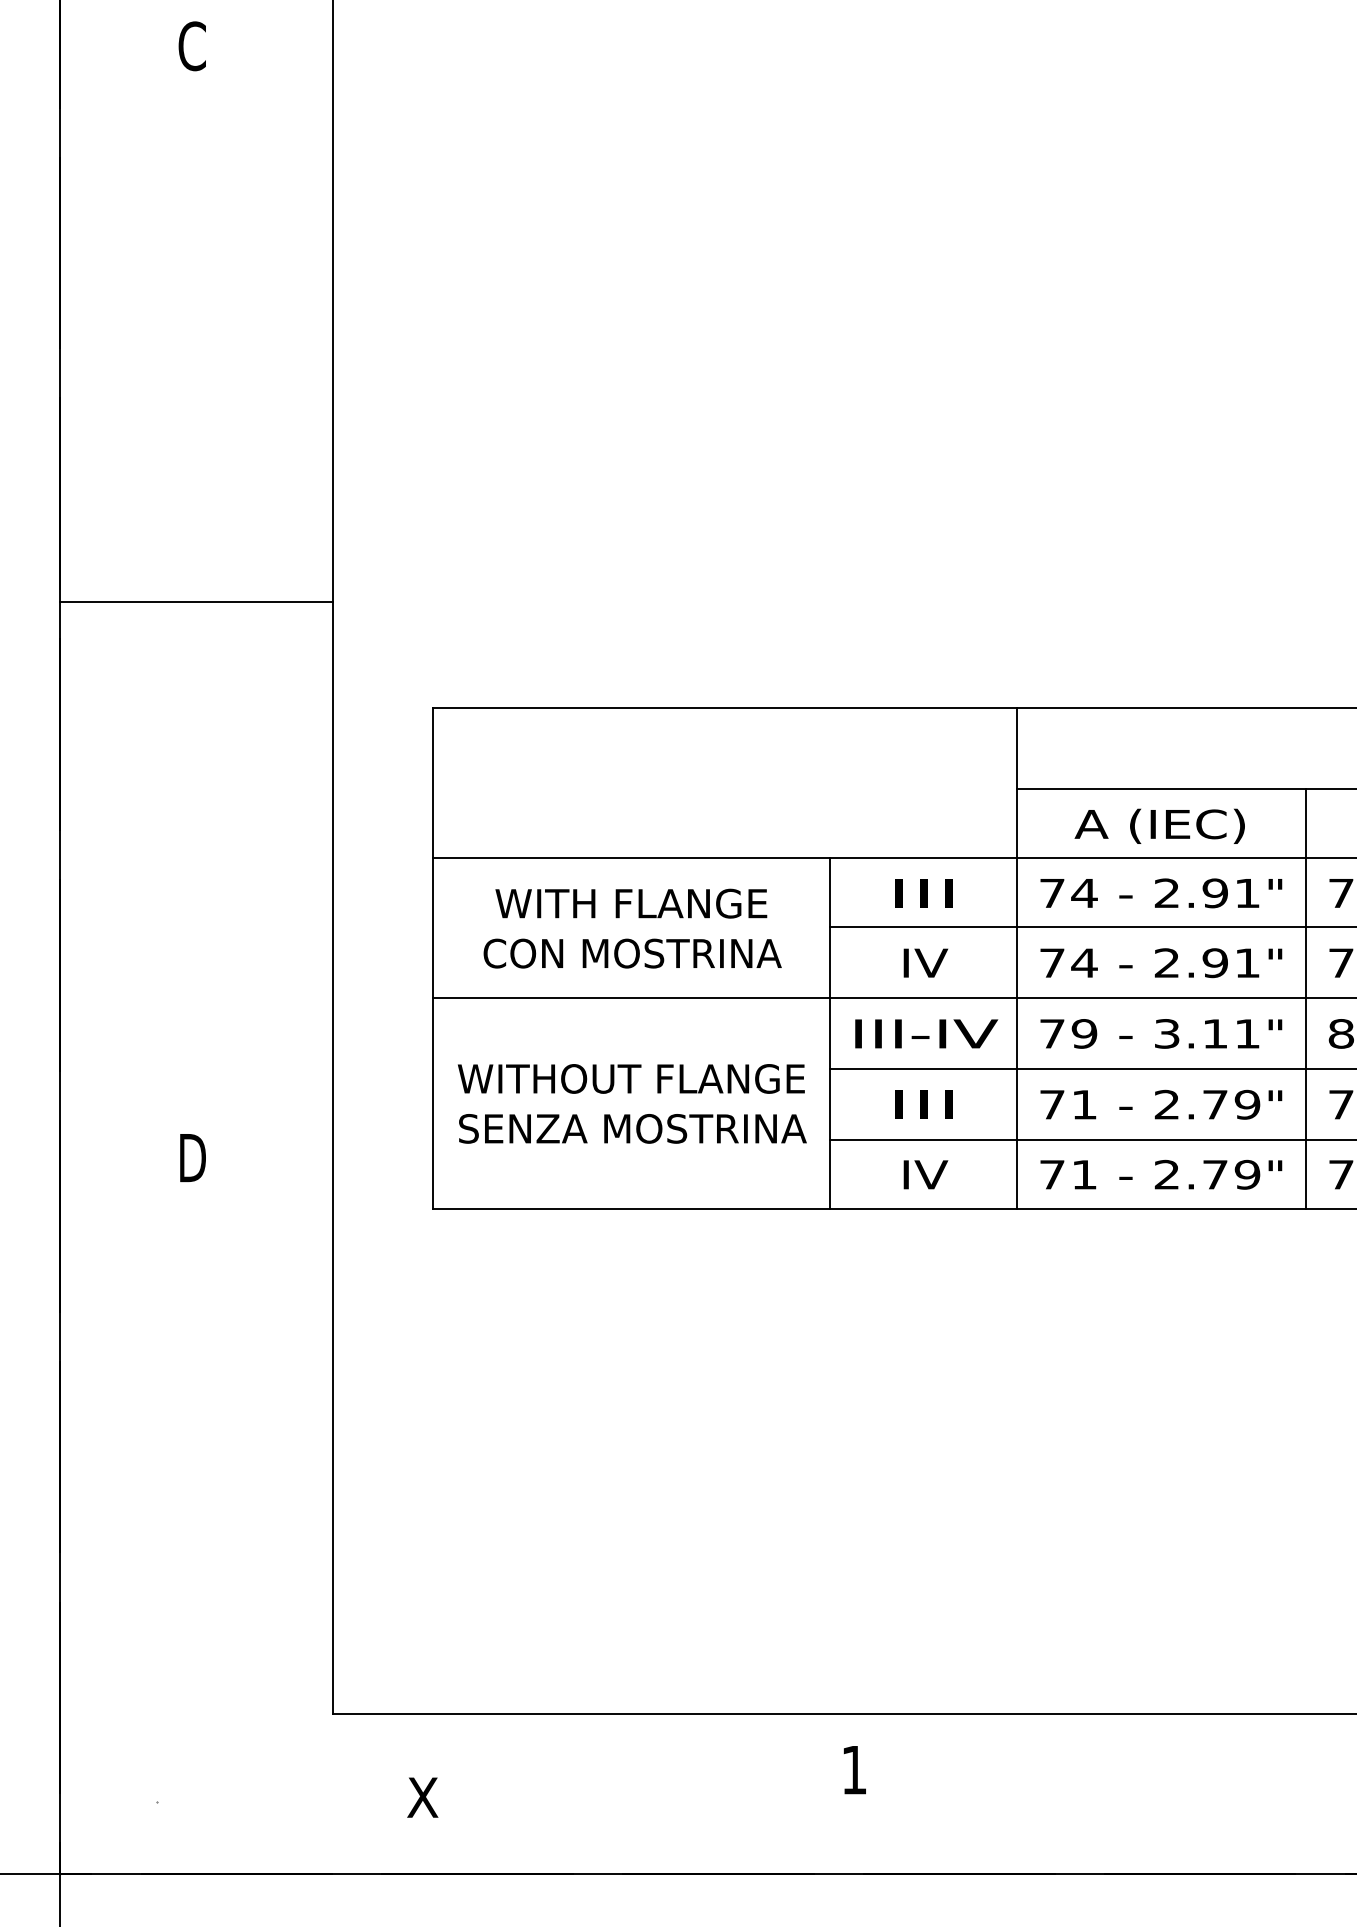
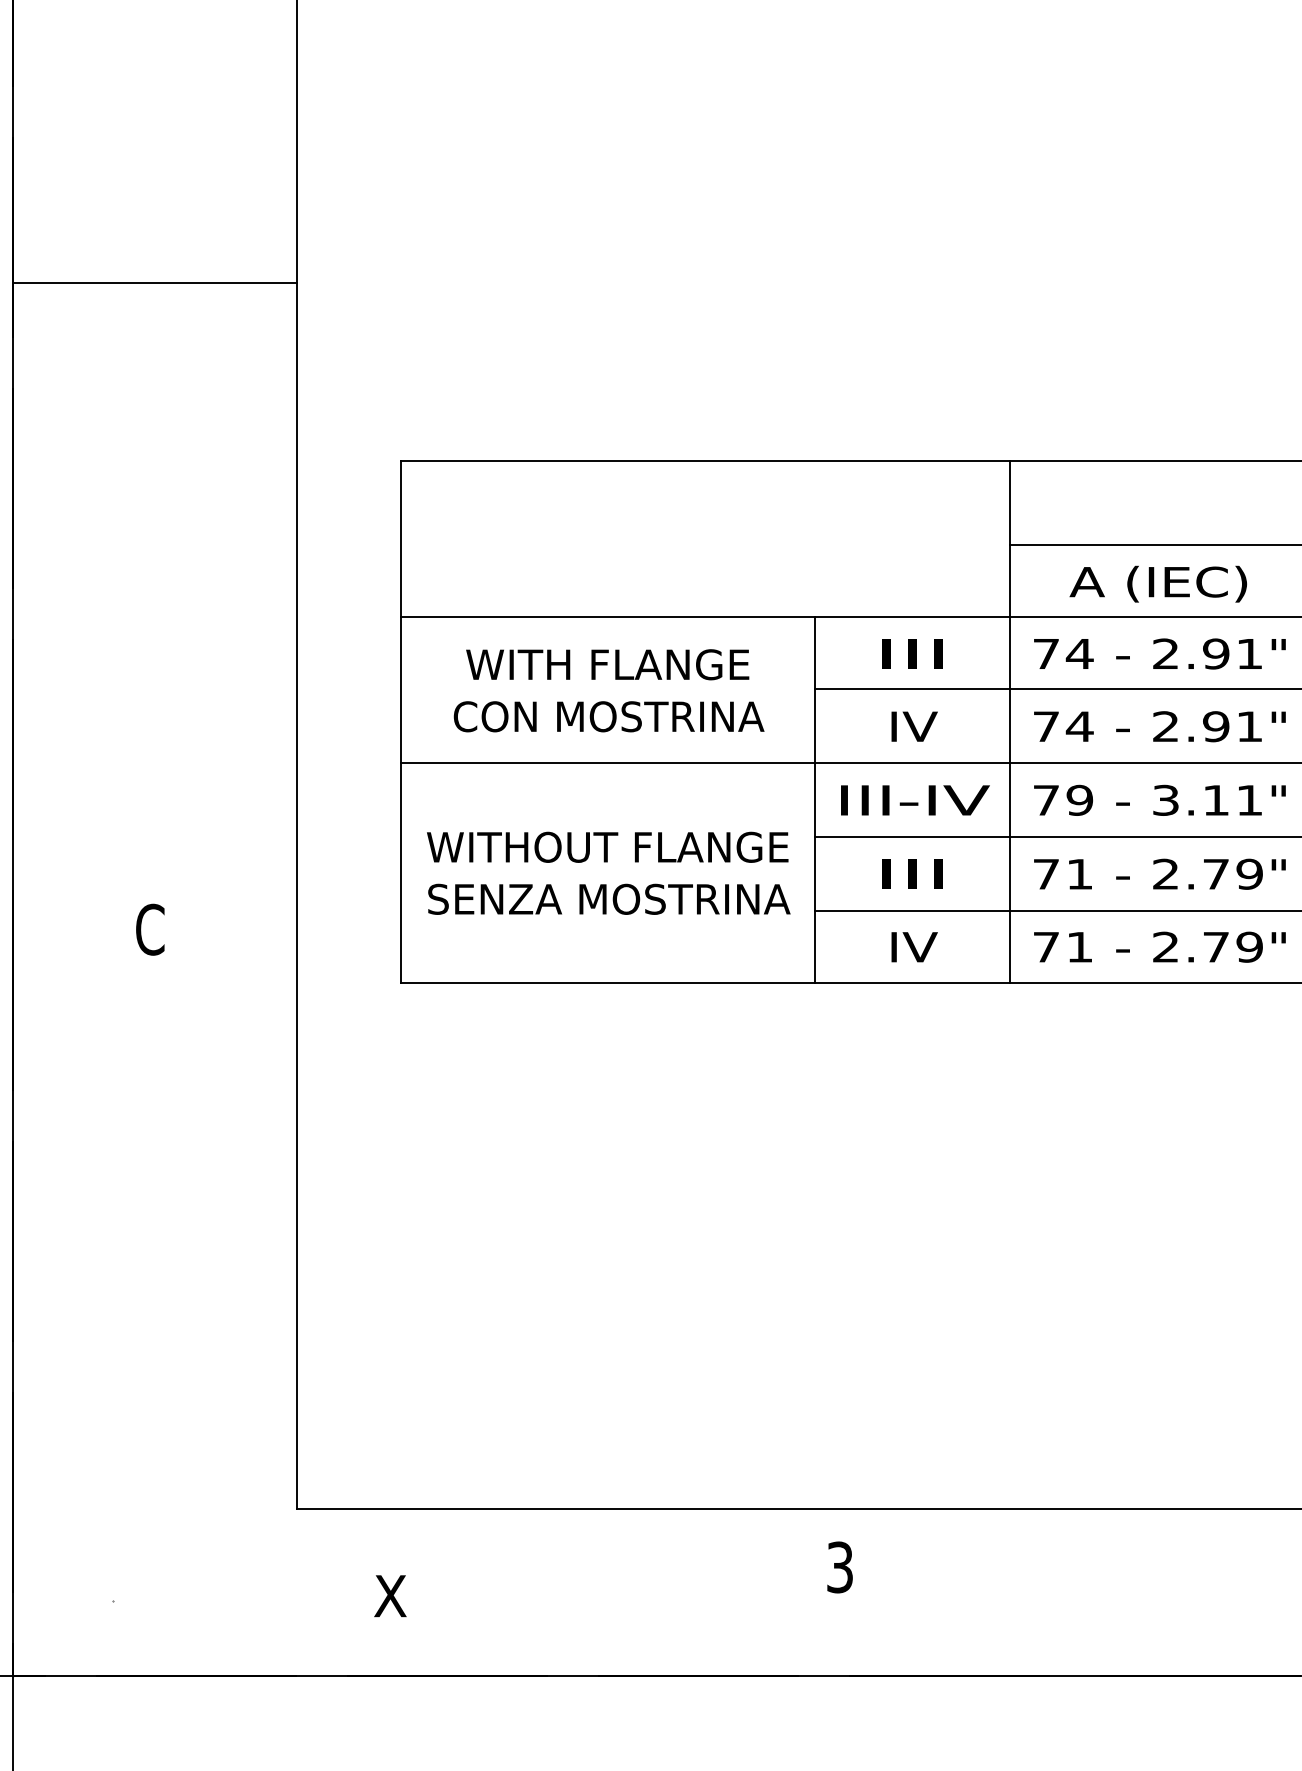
line: (196, 602) -> (154, 283), moved
text: (191, 1157) -> (149, 929), D -> C
text: (854, 1770) -> (840, 1567), 1 -> 3

